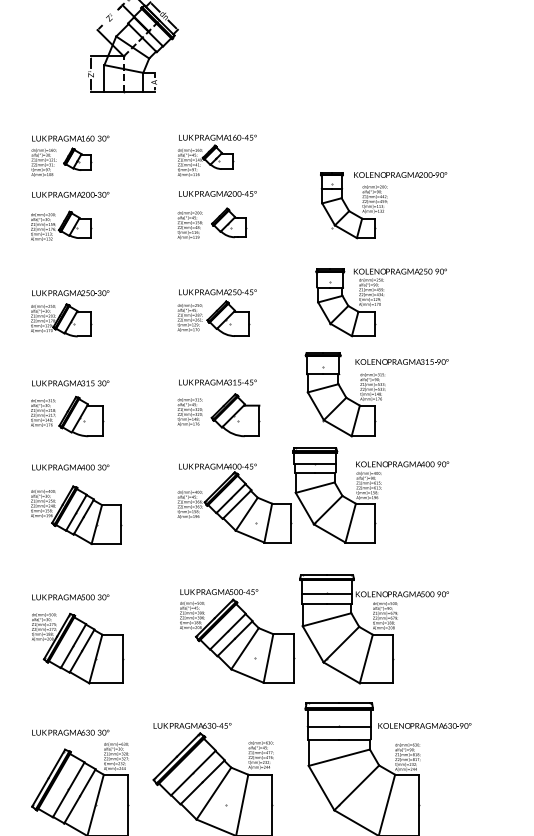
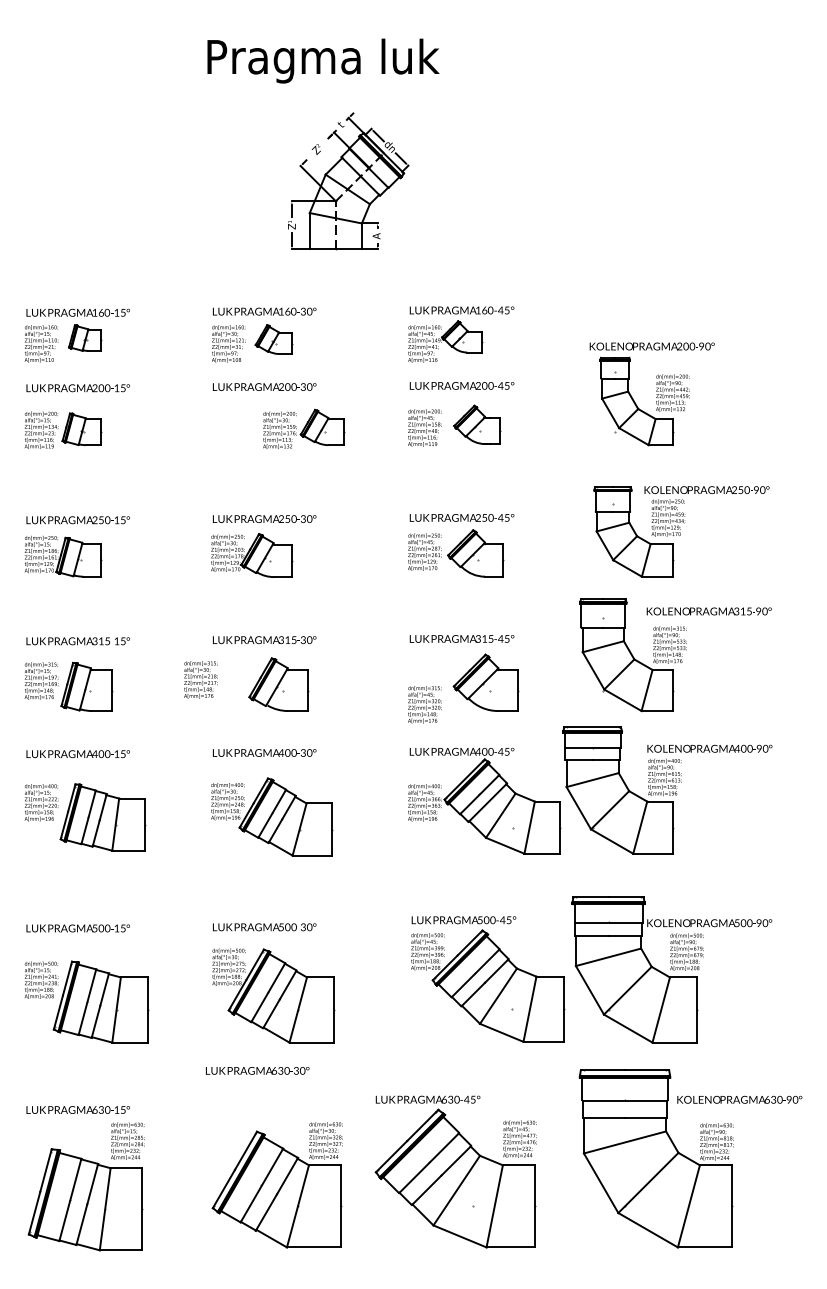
text: (400, 175) -> (651, 346), moved
part: (61, 225) -> (304, 428), moved
text: (189, 411) -> (424, 704), moved
text: (43, 412) -> (200, 679), moved
text: (70, 732) -> (257, 1070), moved

